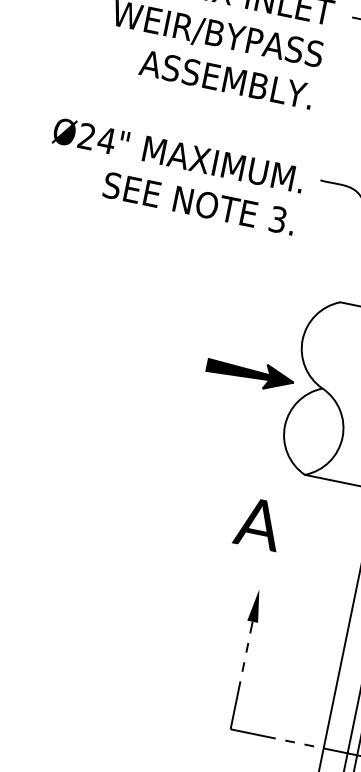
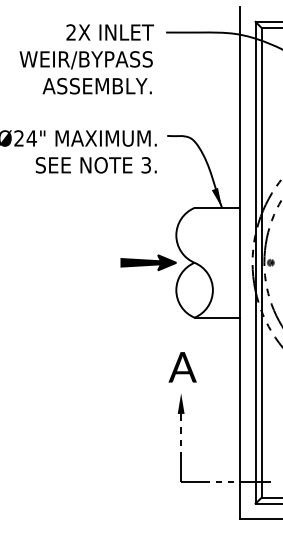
text: (258, 523) -> (182, 367), moved

